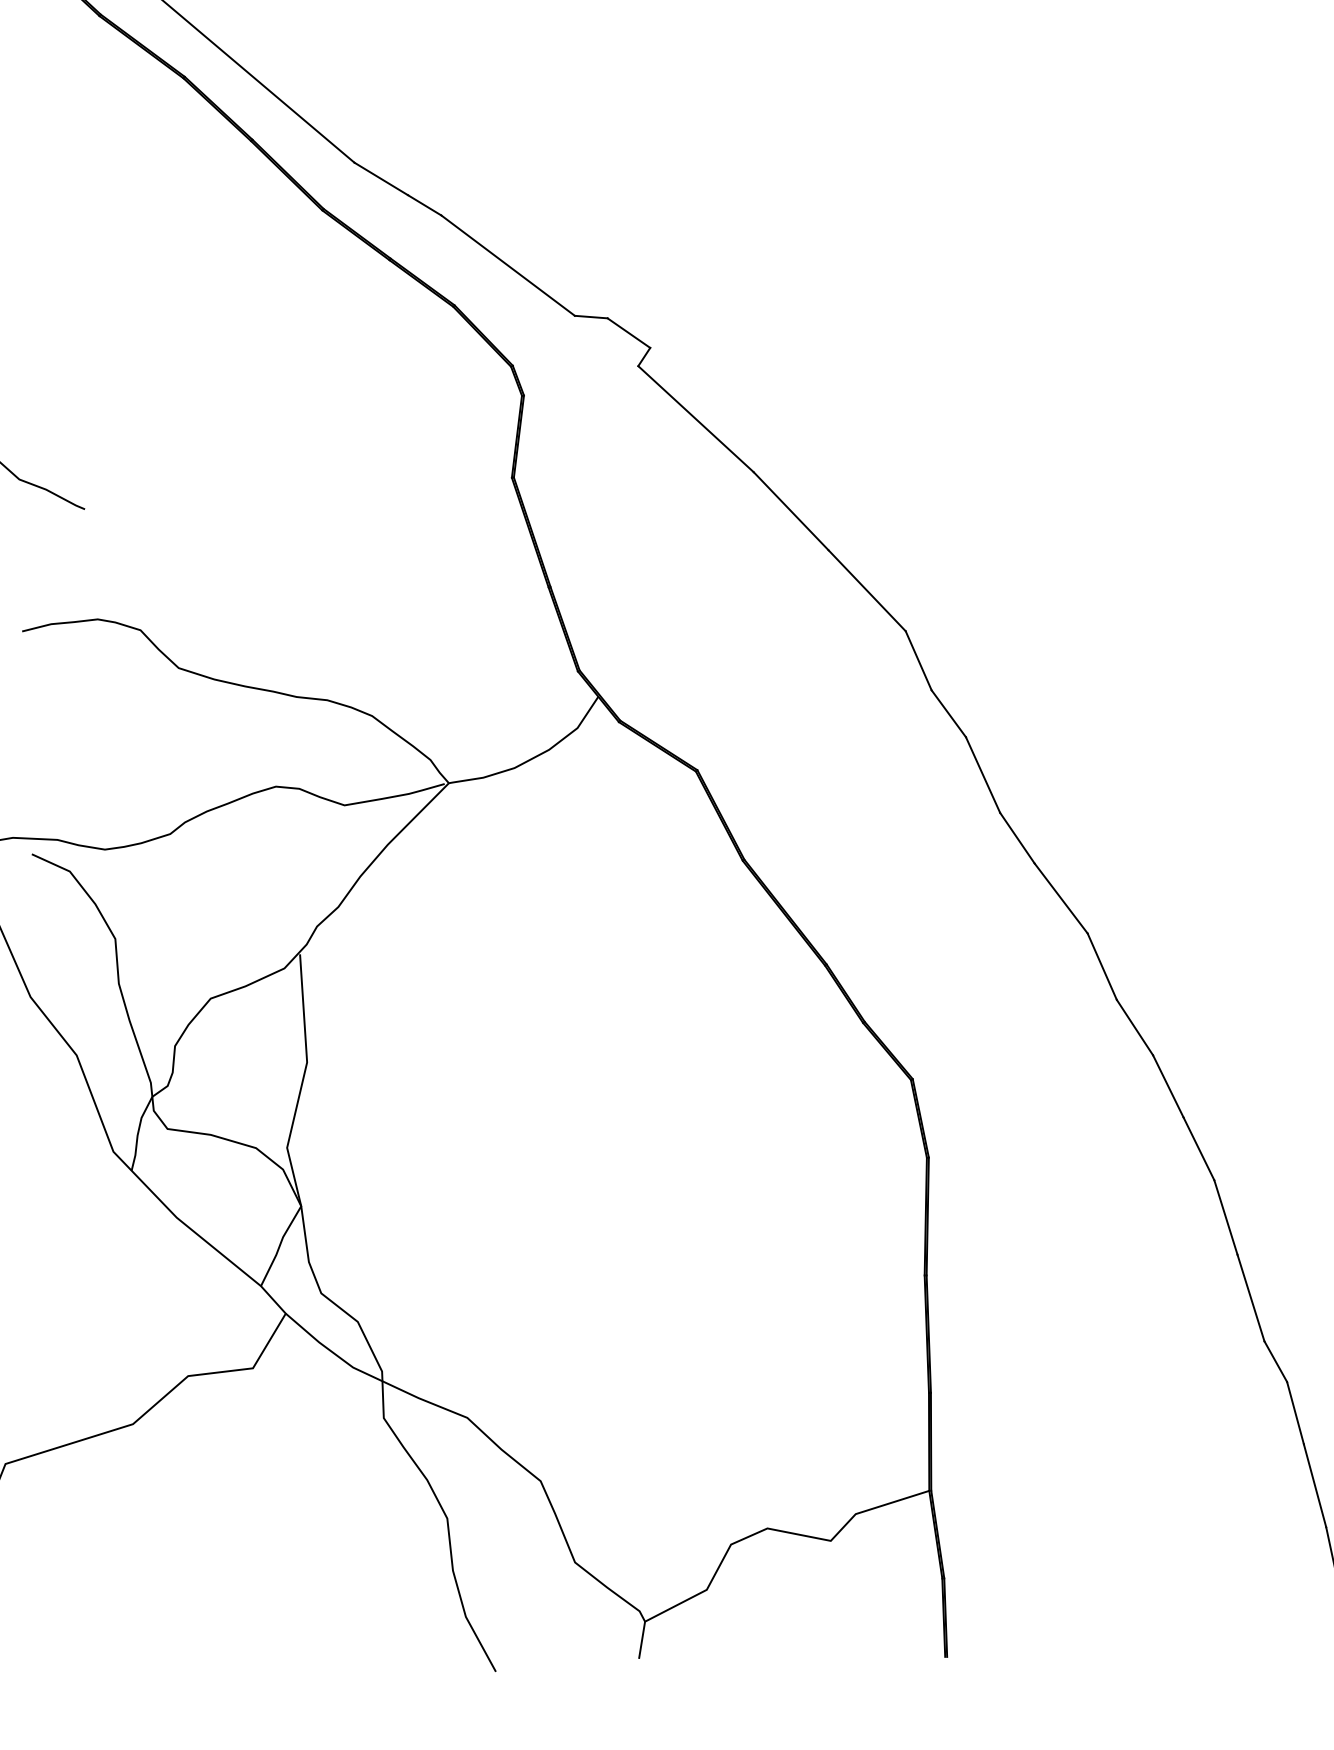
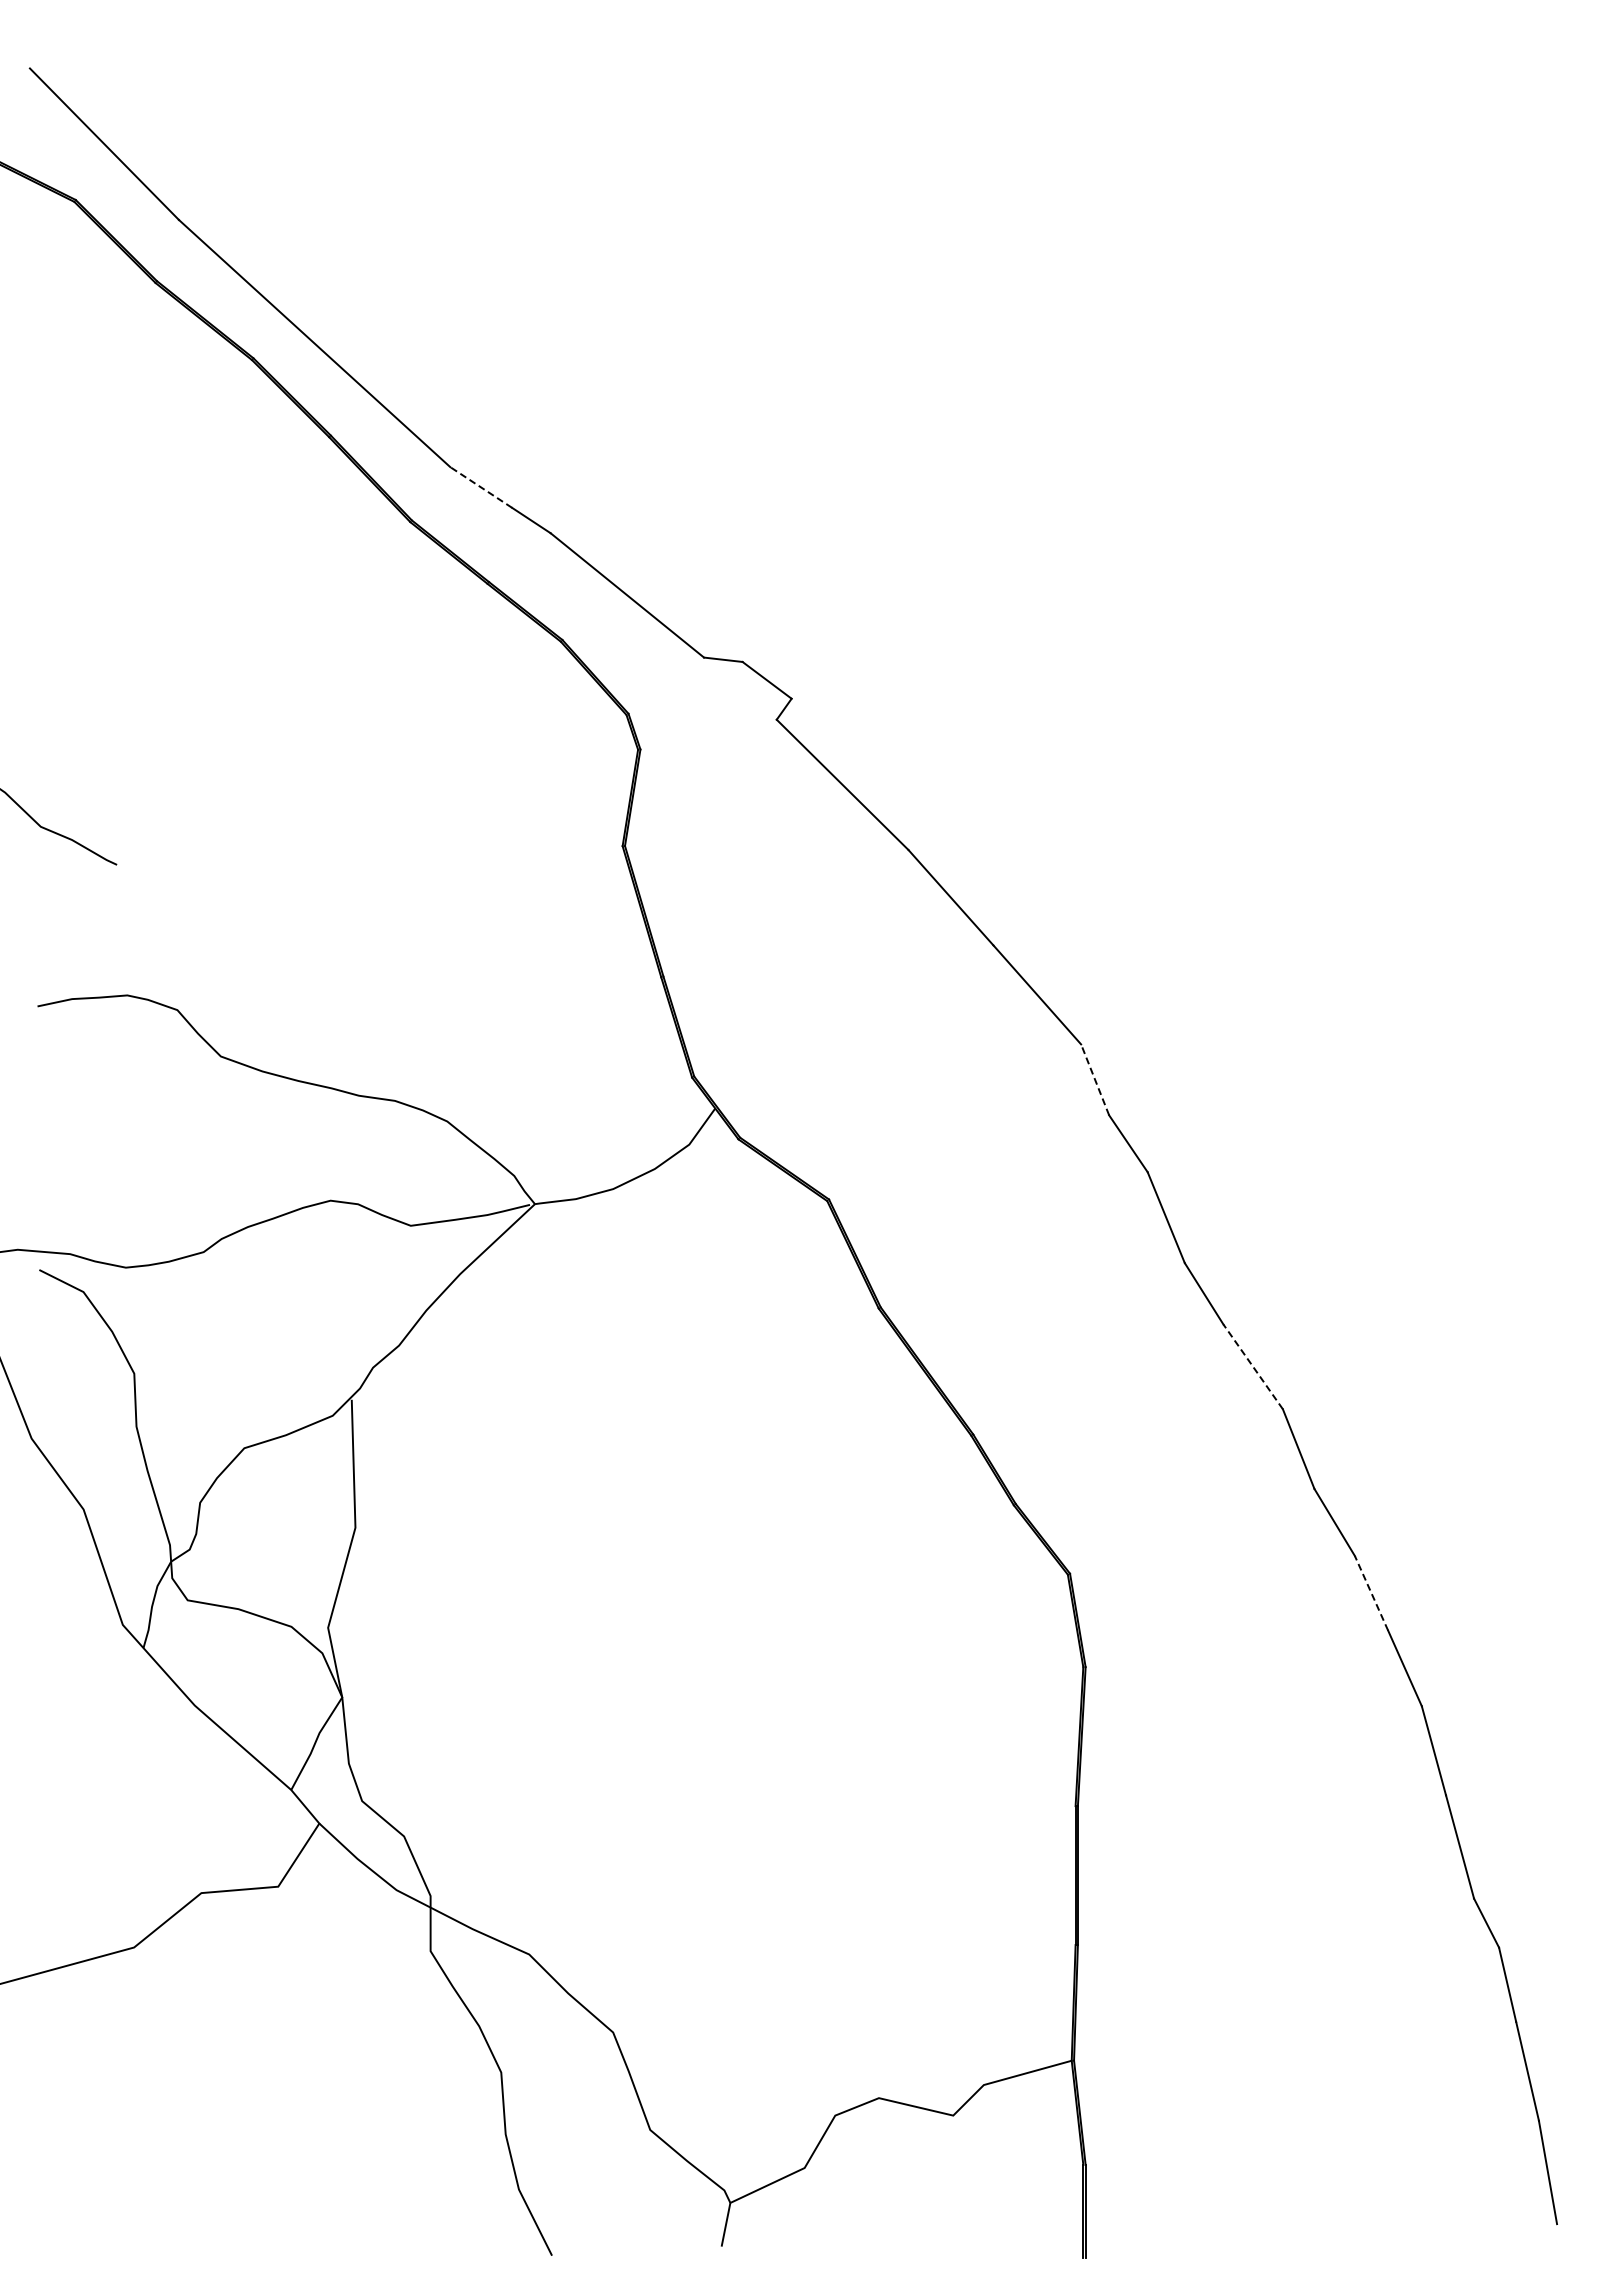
line: (380, 178) -> (480, 487), solid -> dashed
line: (918, 660) -> (1094, 1079), solid -> dashed
line: (1061, 898) -> (1253, 1366), solid -> dashed
line: (1168, 1086) -> (1371, 1593), solid -> dashed

